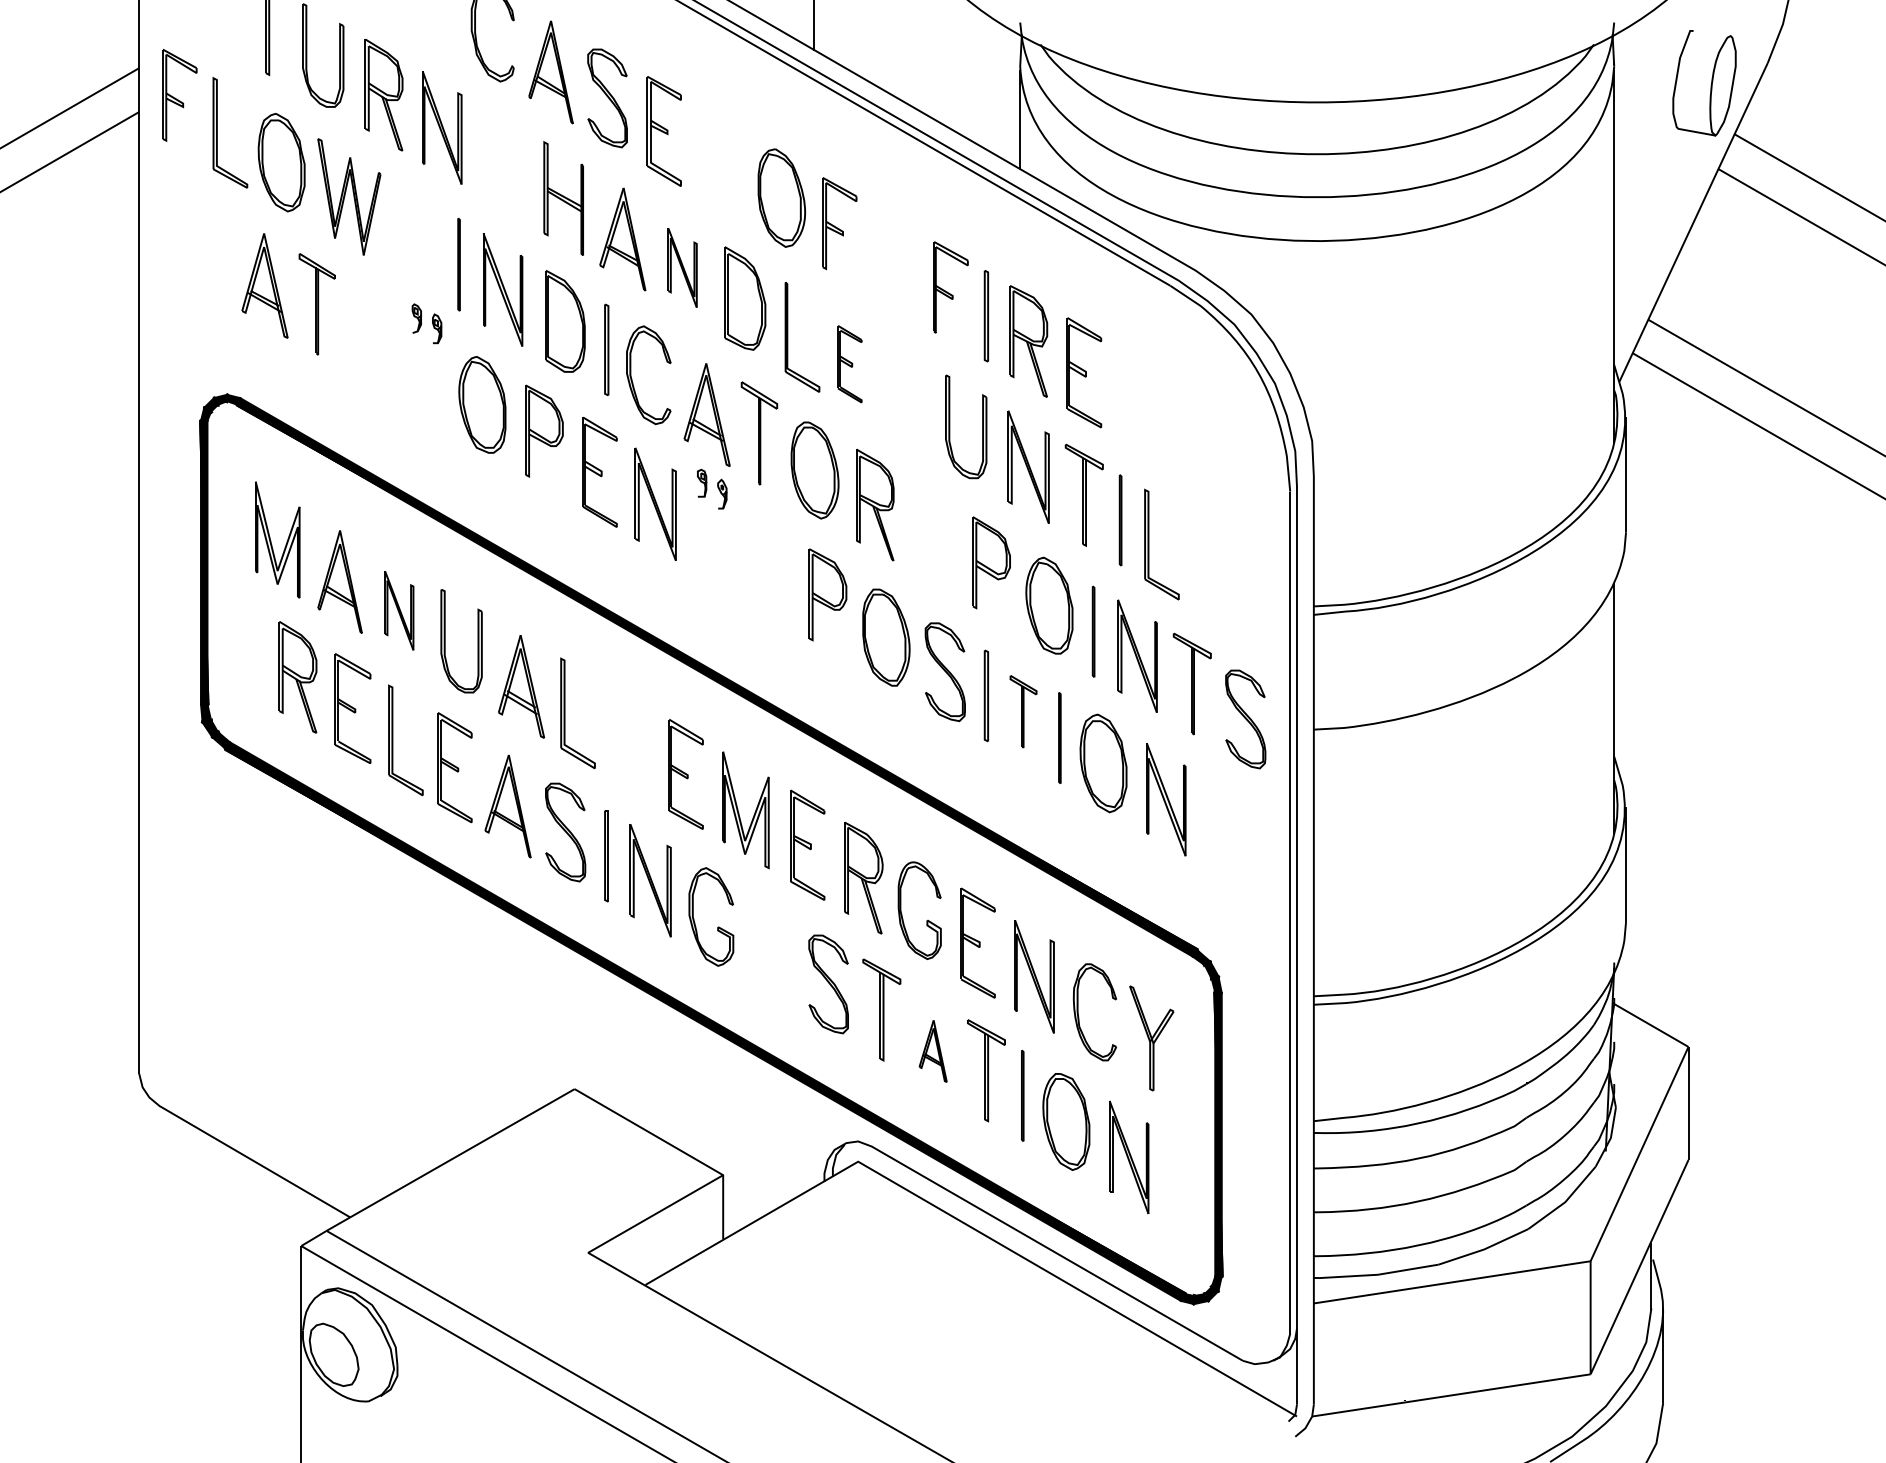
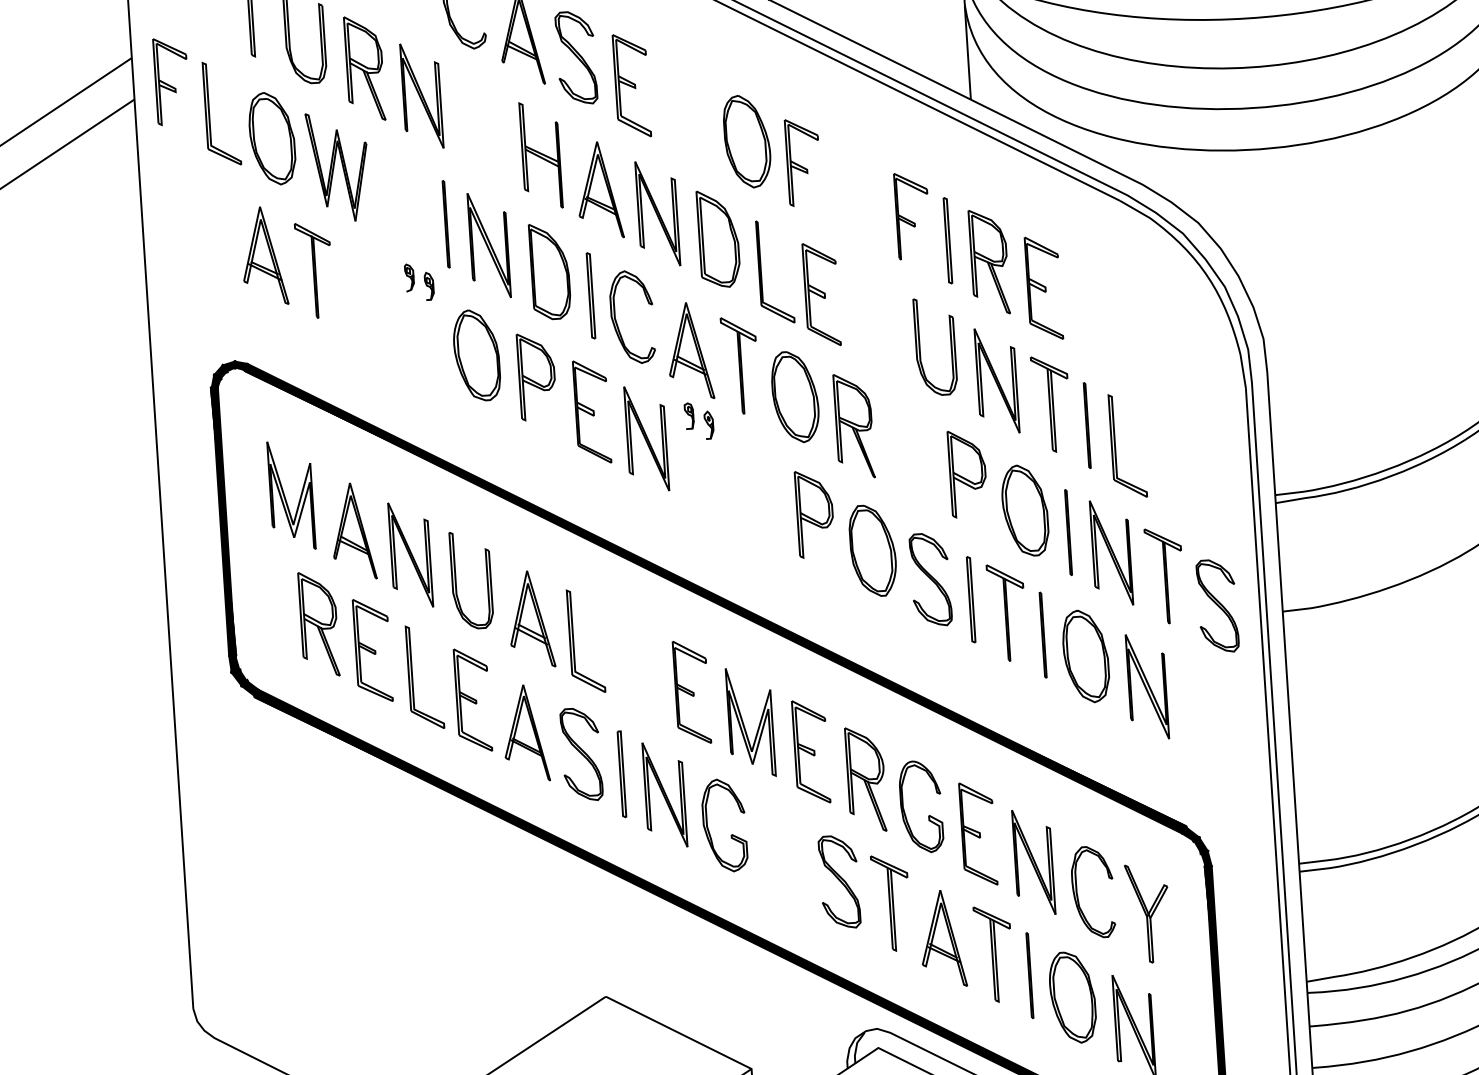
part: (682, 267) -> (657, 213), size x1.43
part: (849, 363) -> (821, 293), size x1.43
part: (399, 610) -> (411, 554), size x1.43
part: (1023, 711) -> (1007, 612), size x1.43
part: (932, 1051) -> (941, 939), size x1.67

